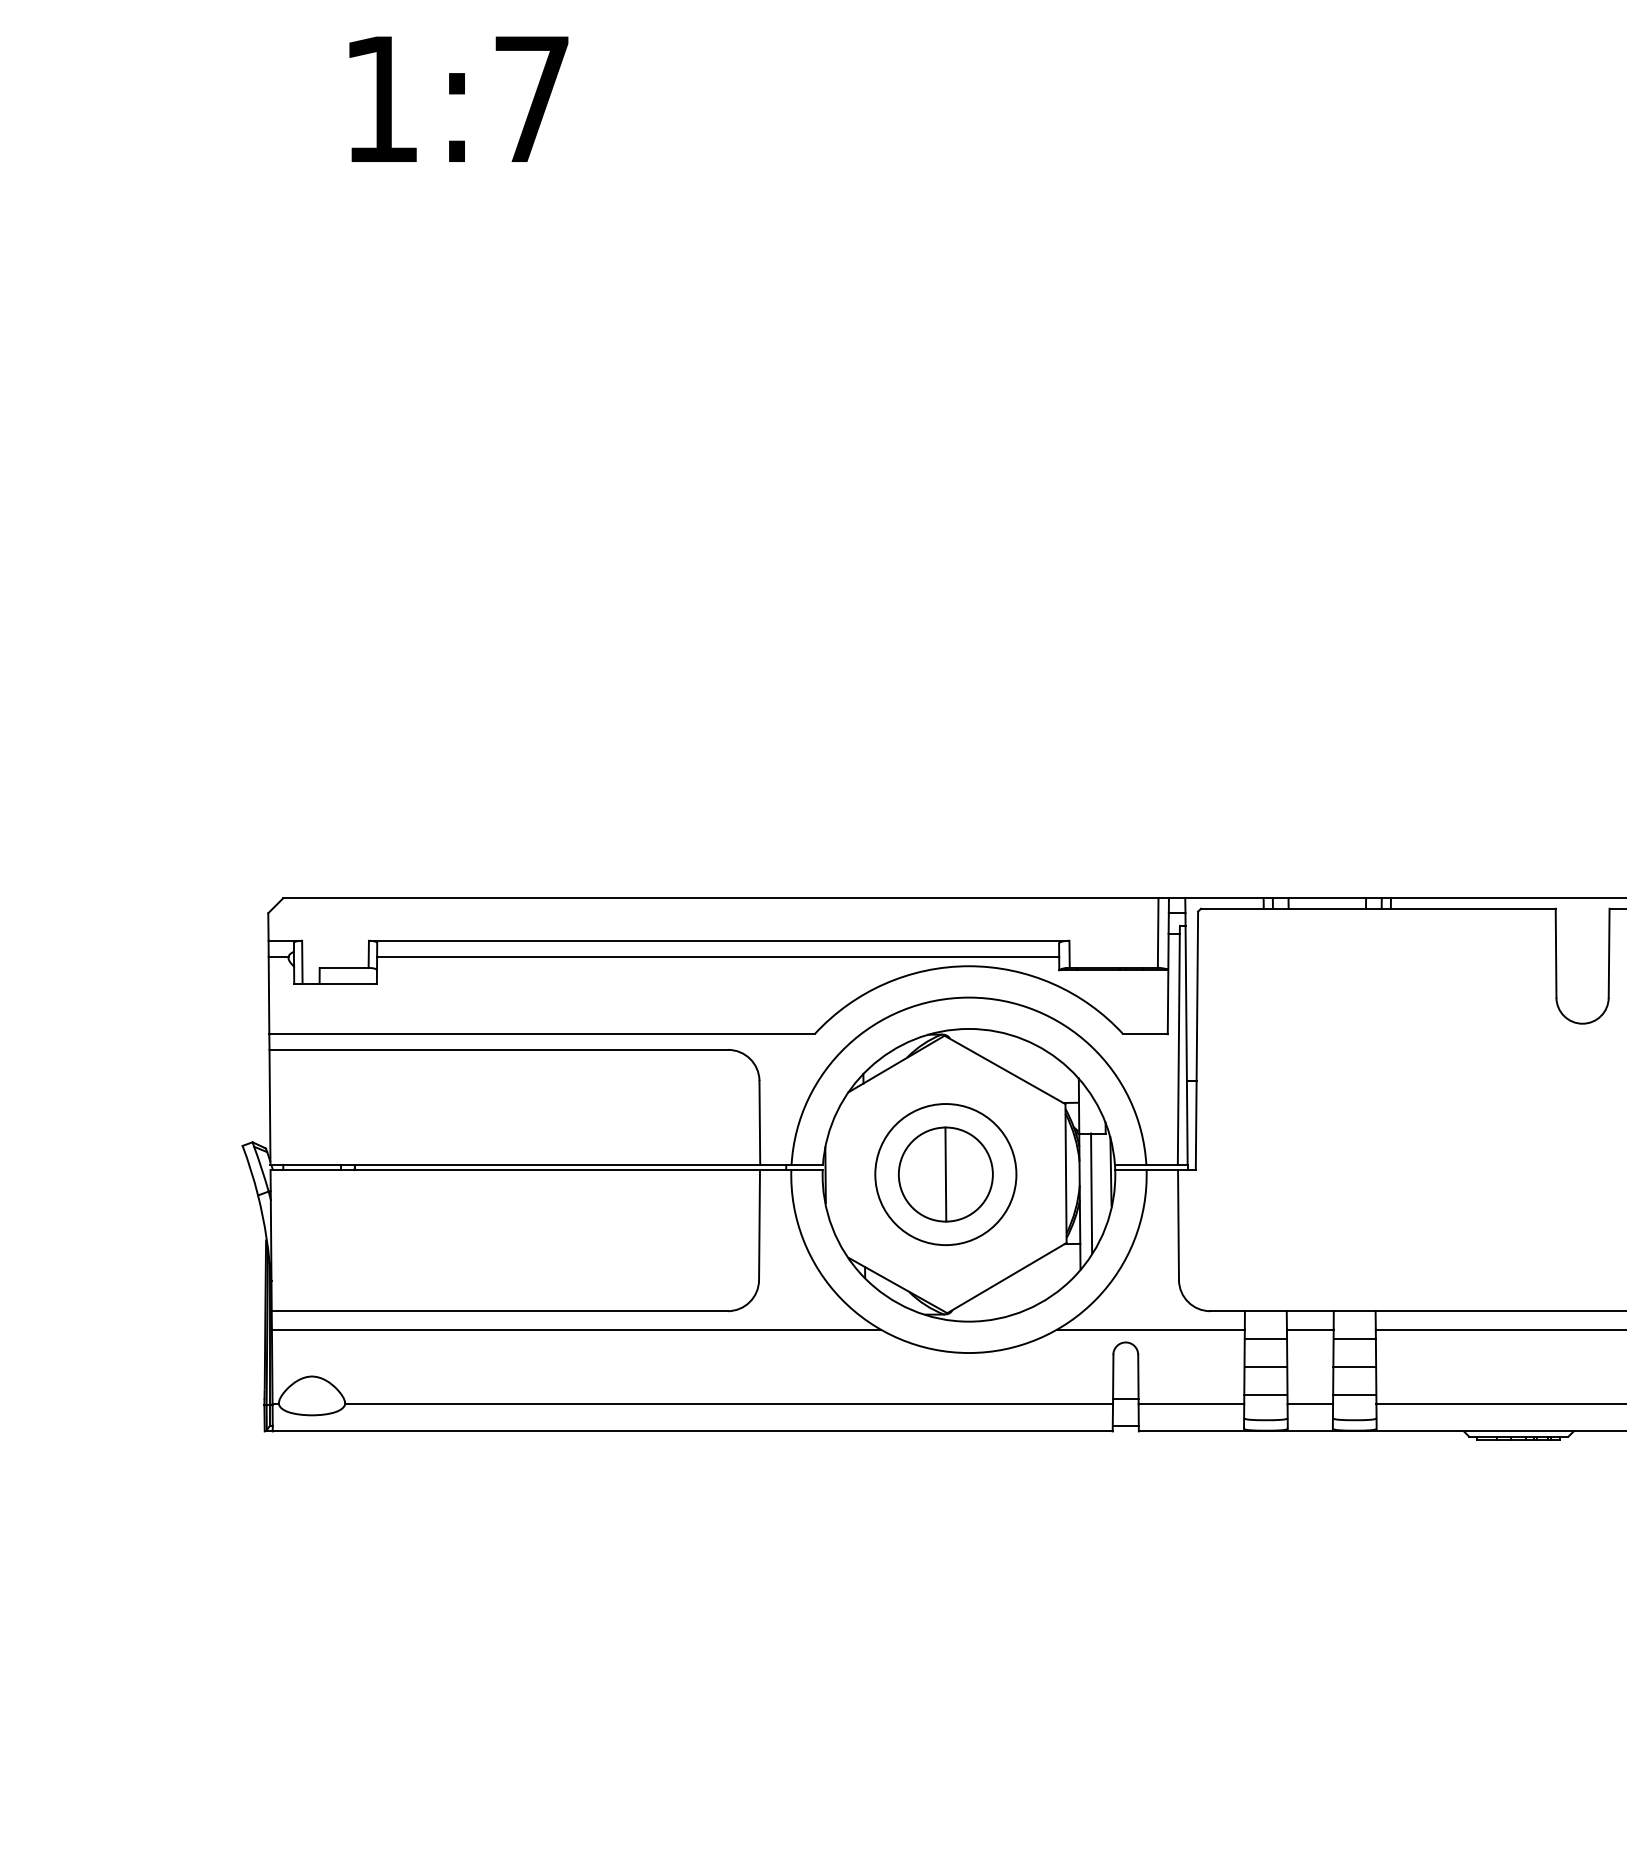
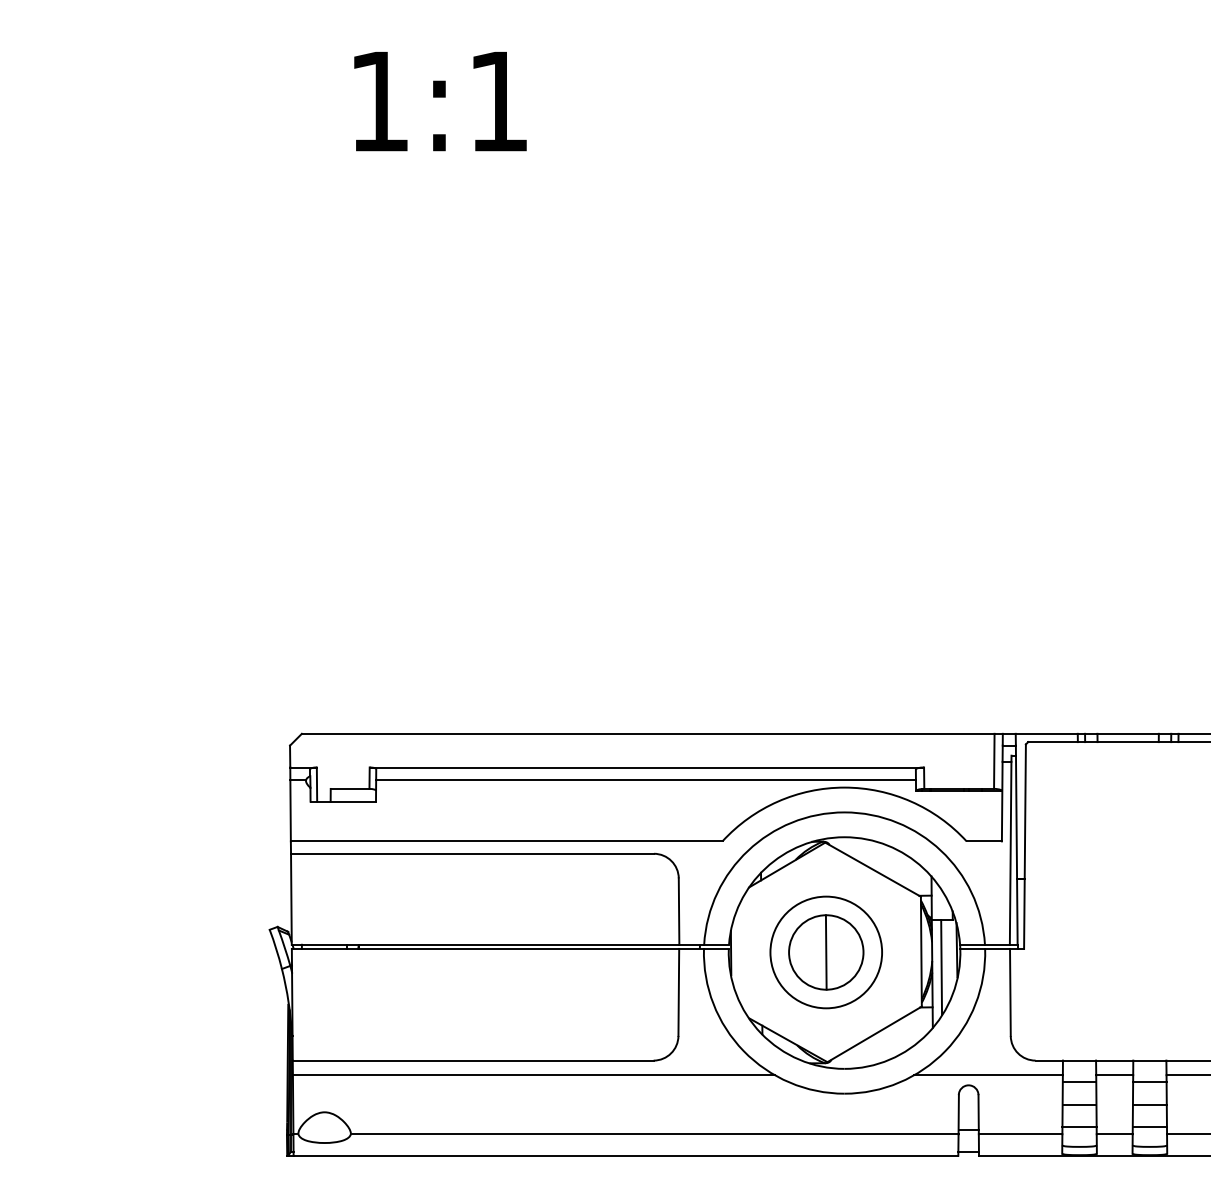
text: (531, 98) -> (498, 100), 1:7 -> 1:1

